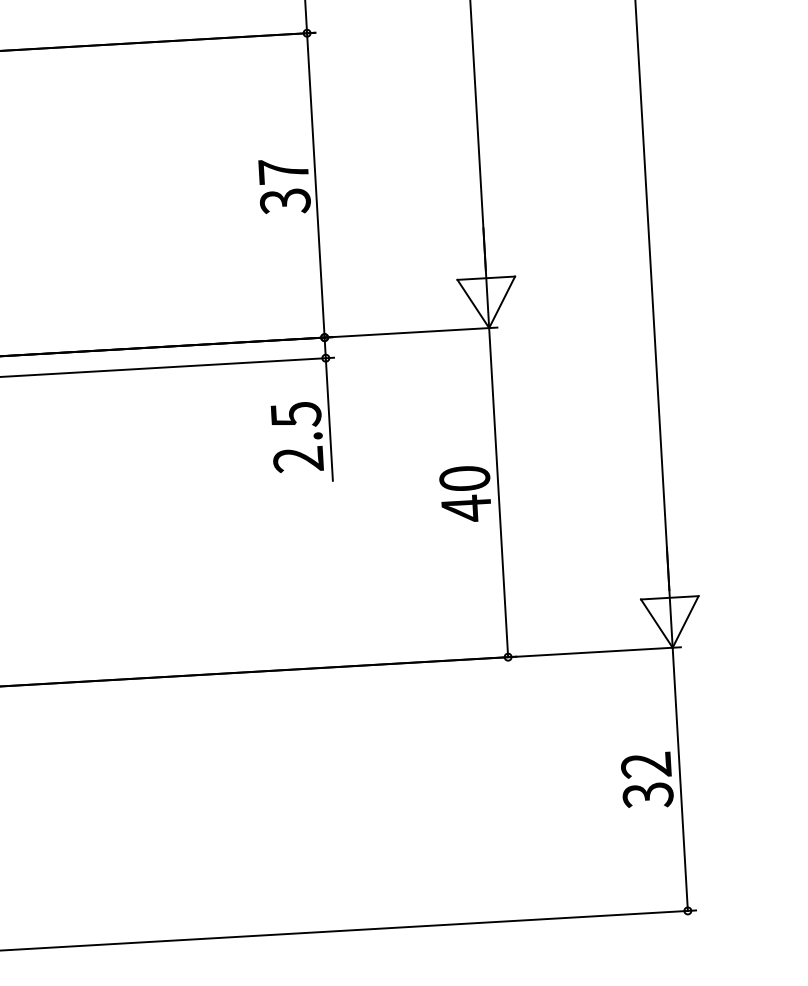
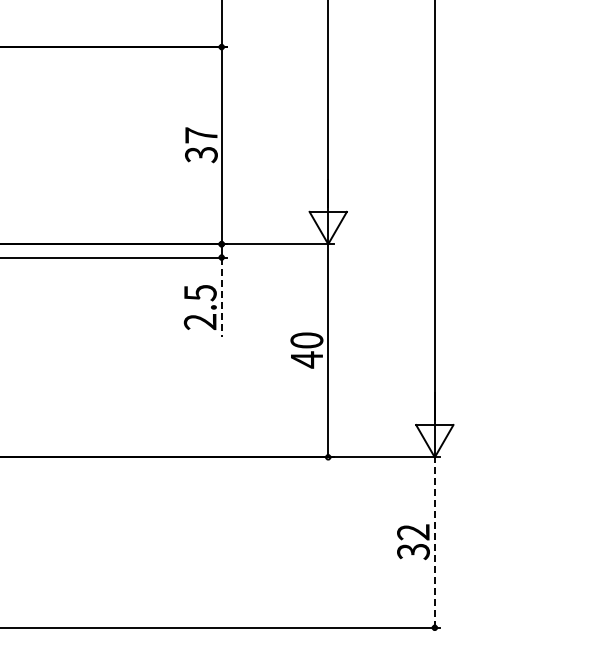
line: (329, 419) -> (221, 297), solid -> dashed
line: (679, 779) -> (434, 542), solid -> dashed

